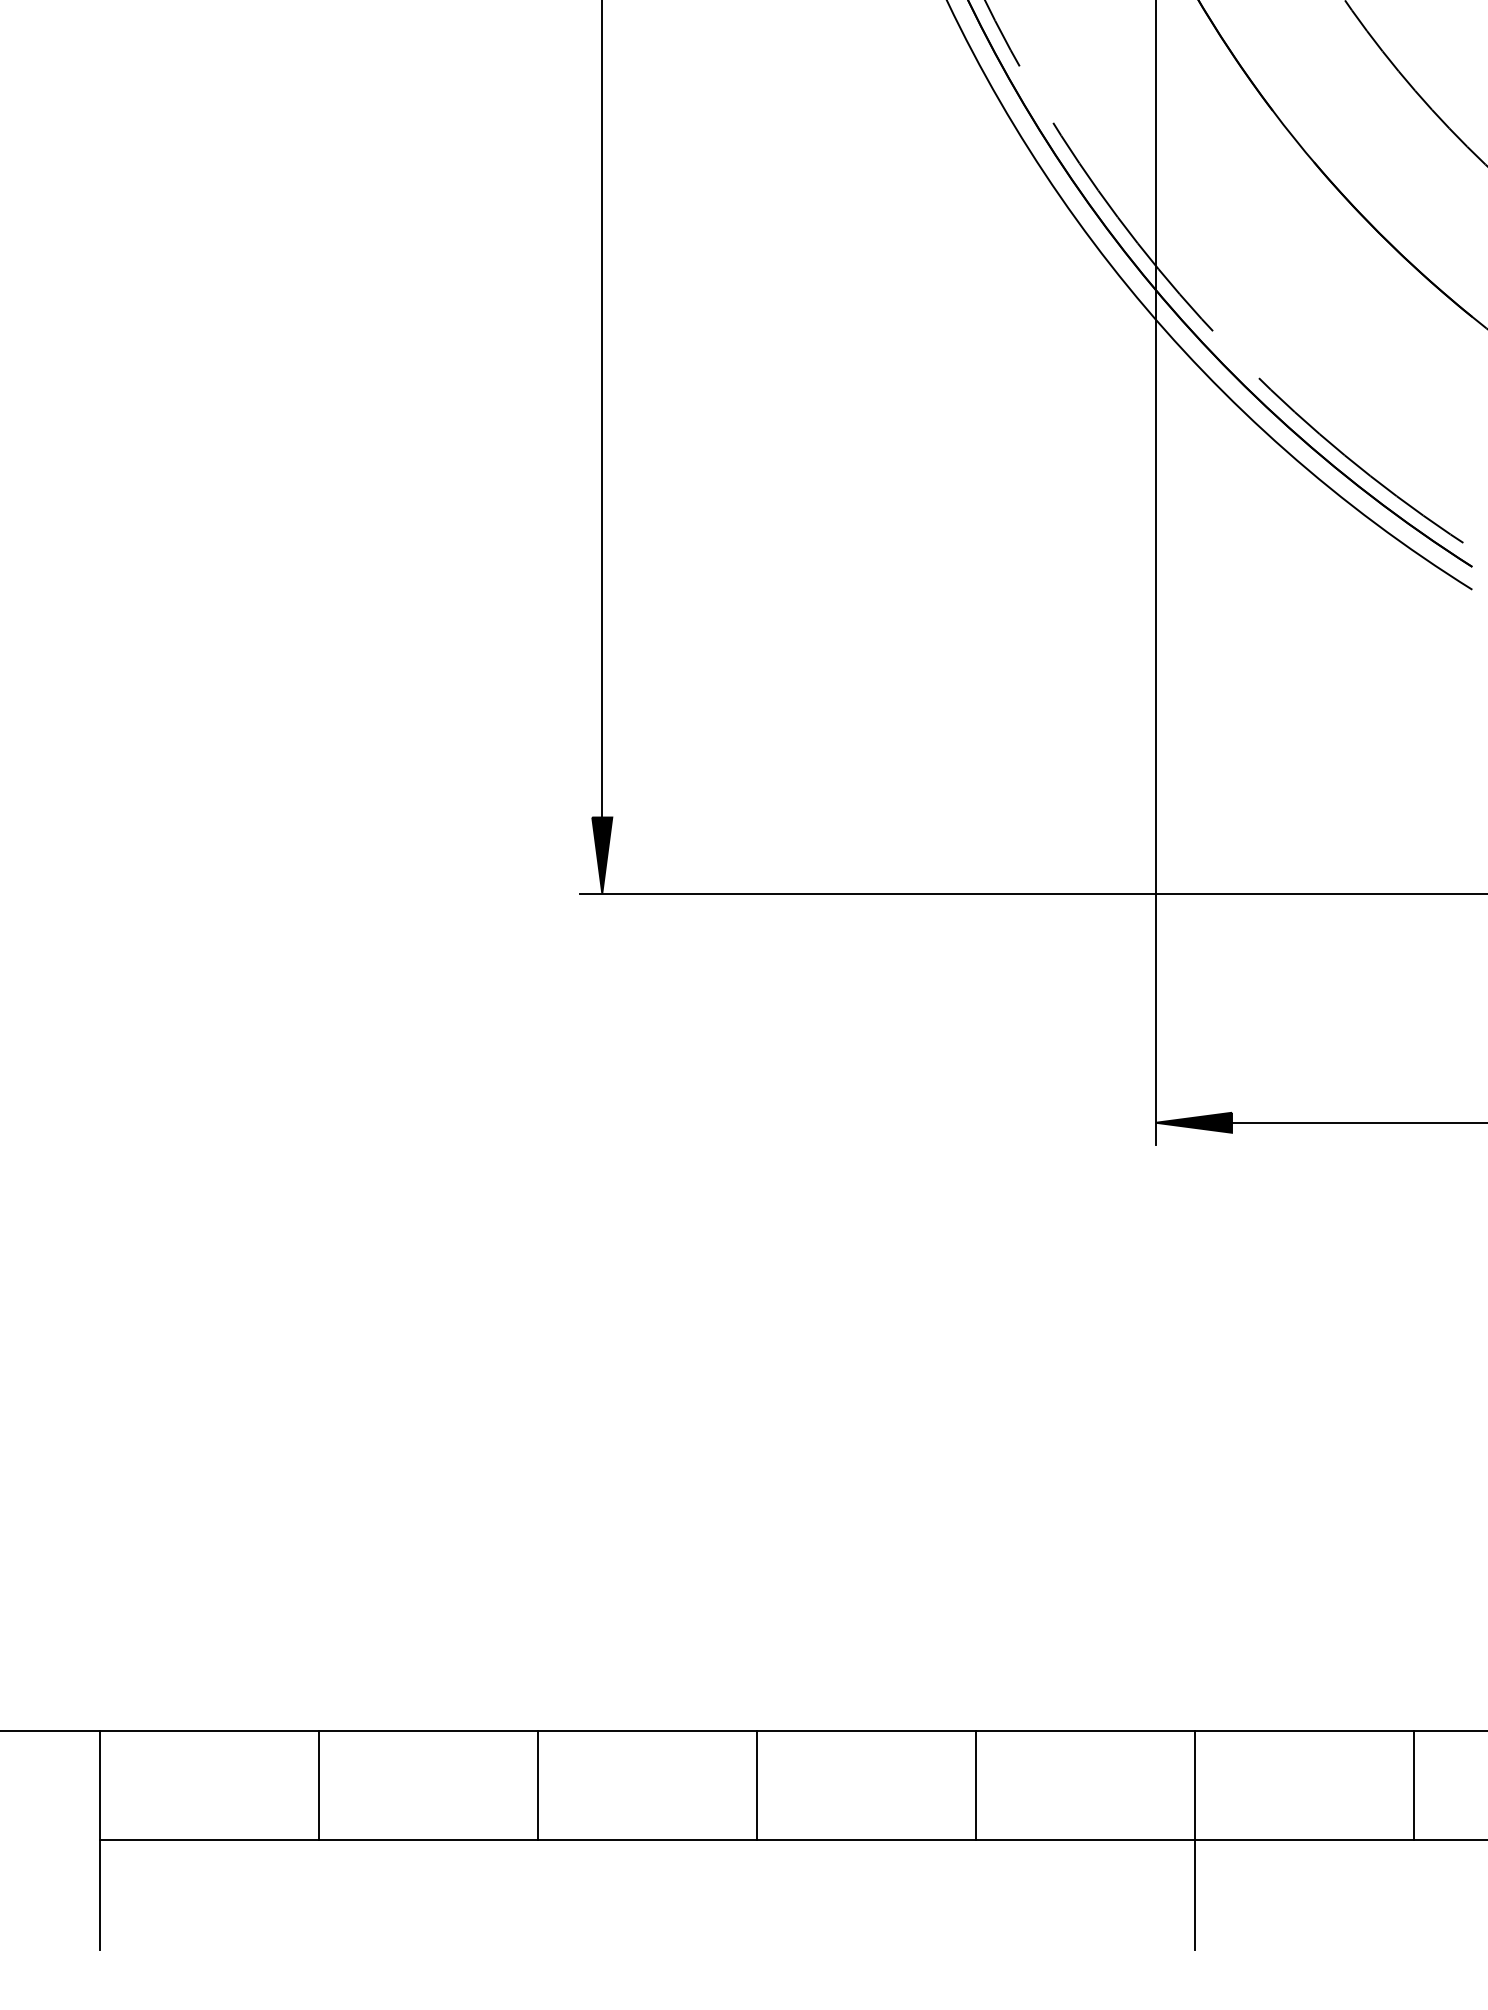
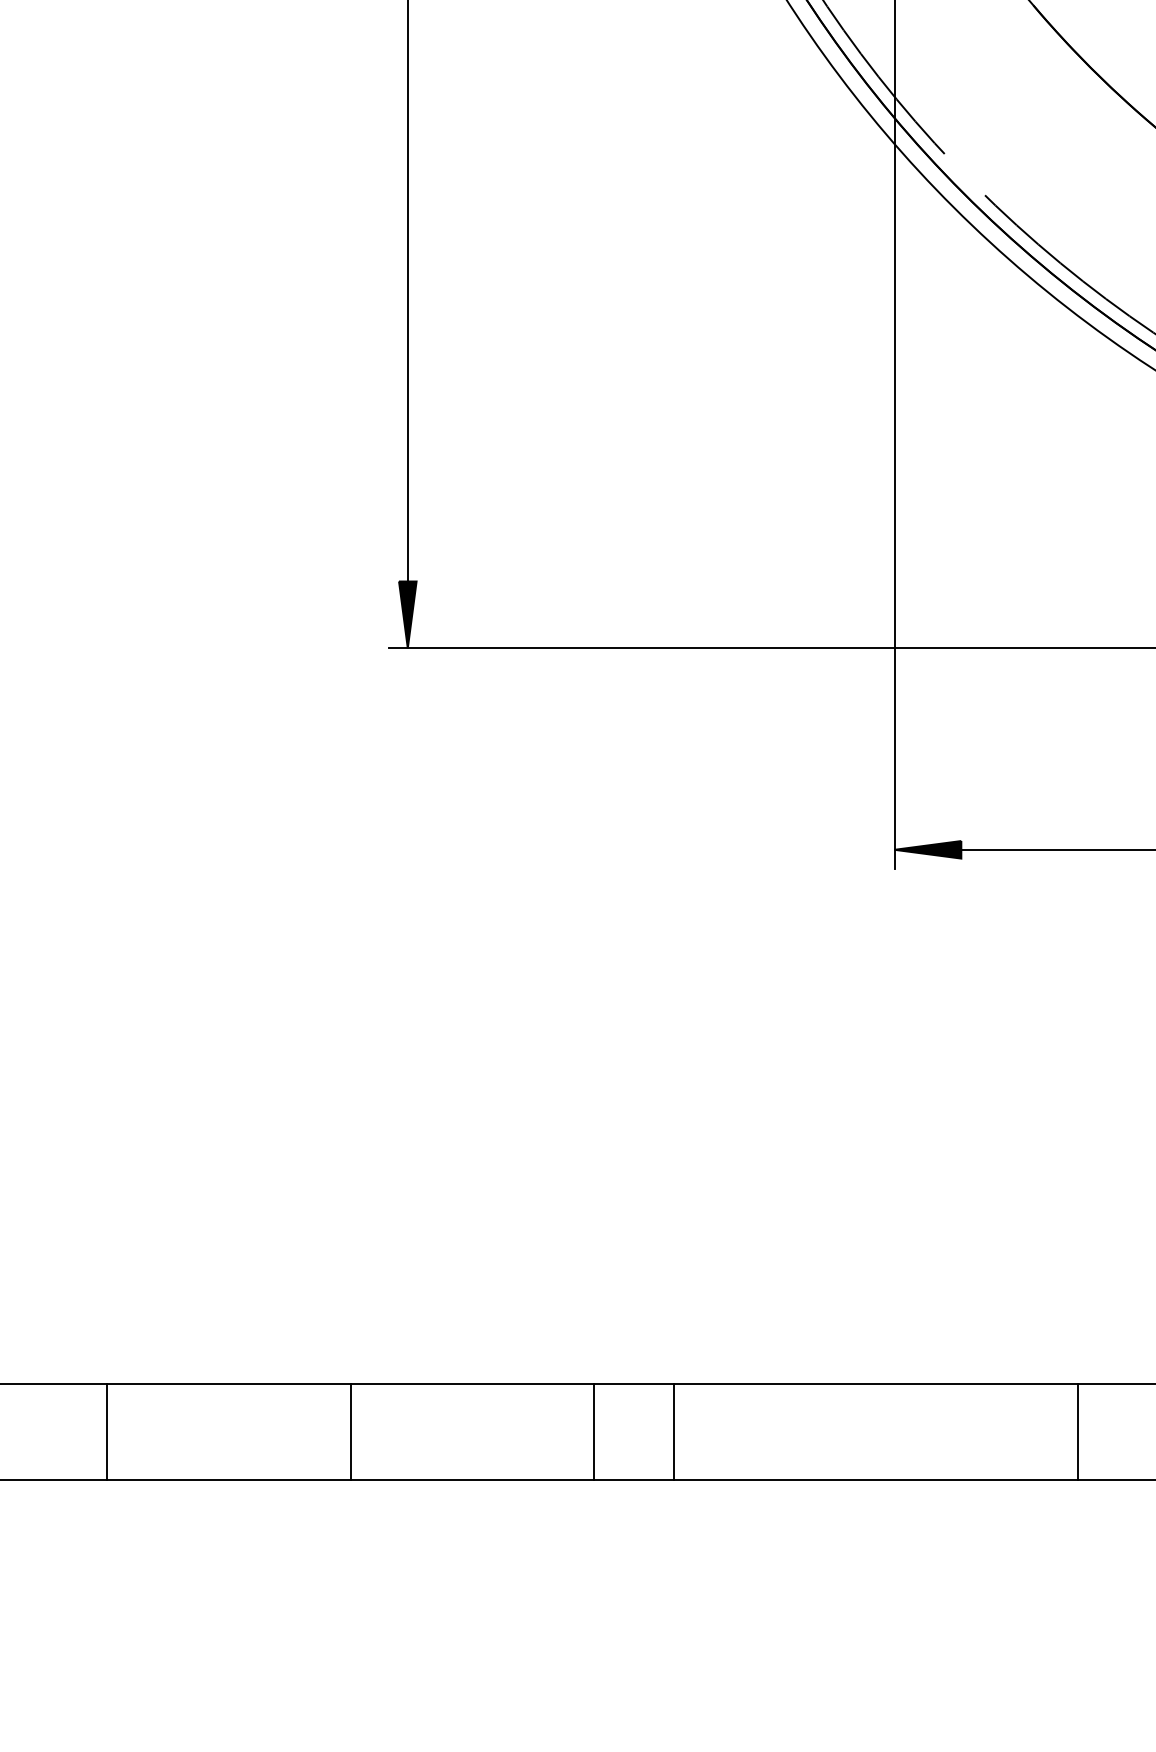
line: (318, 1785) -> (106, 1432), moved
line: (756, 1785) -> (593, 1432), moved
line: (975, 1785) -> (673, 1432), moved
line: (1414, 1785) -> (1077, 1432), moved
line: (1195, 1839) -> (929, 1479), removed

